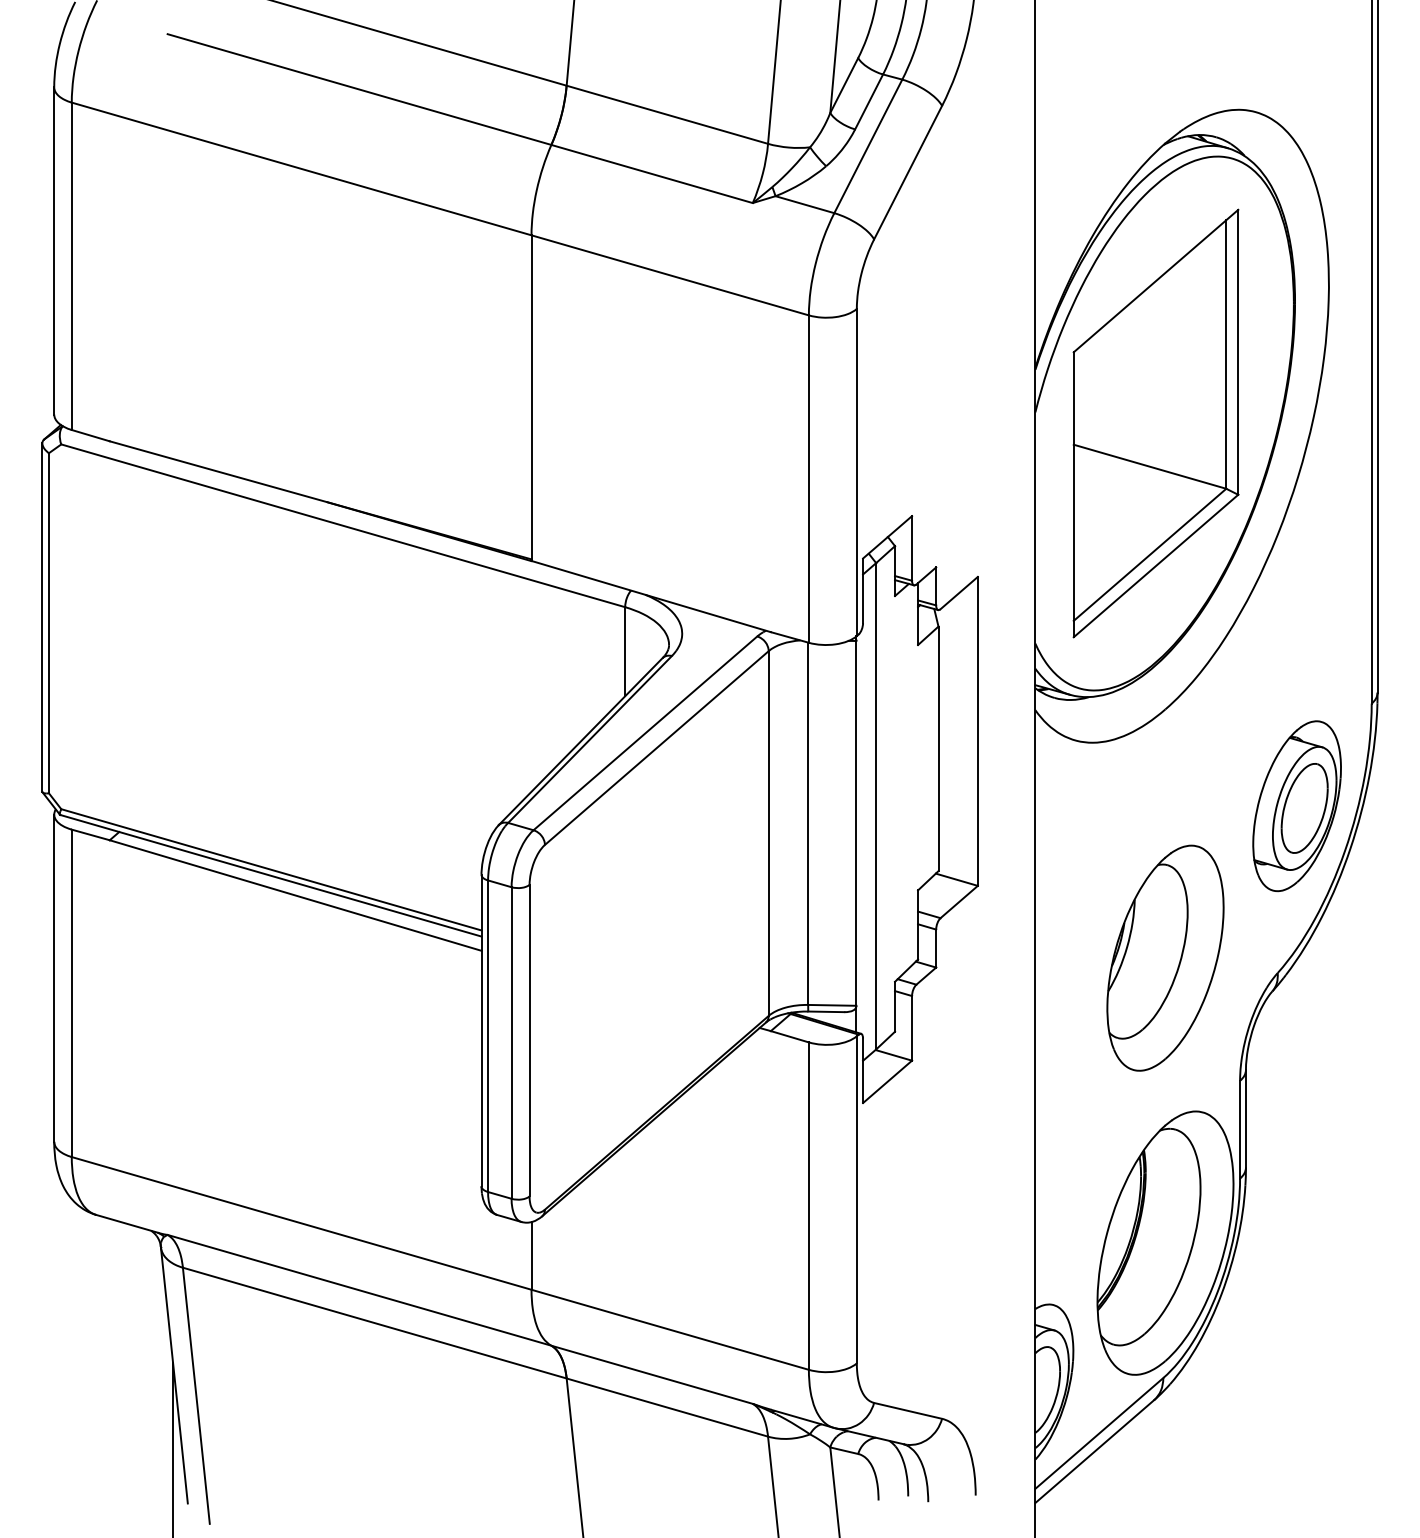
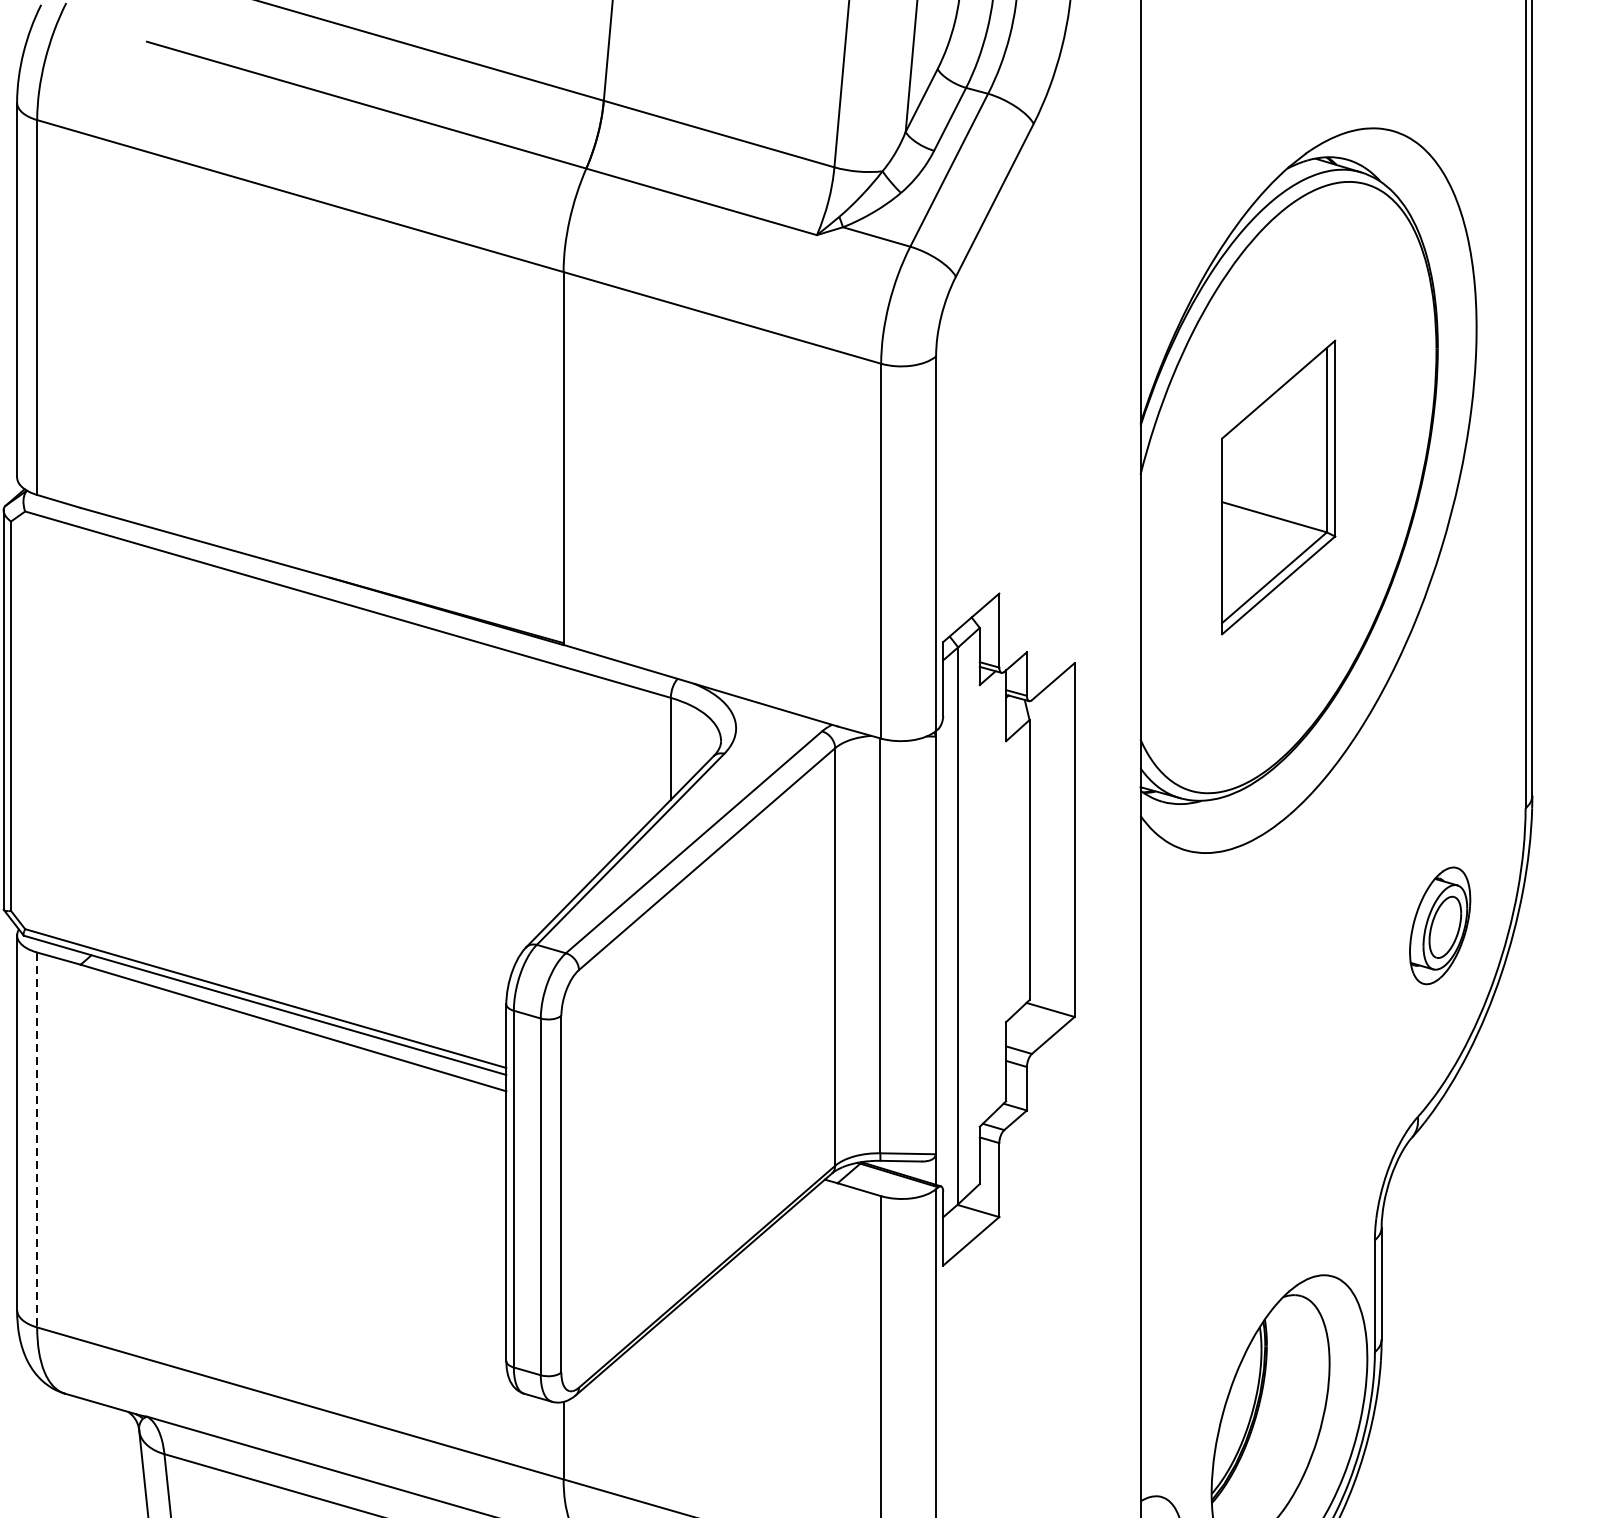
part: (1155, 423) -> (1278, 487), size x0.6
part: (1296, 806) -> (1439, 926), size x0.6
part: (1165, 957) -> (1289, 1098), removed
line: (71, 993) -> (36, 1140), solid -> dashed

